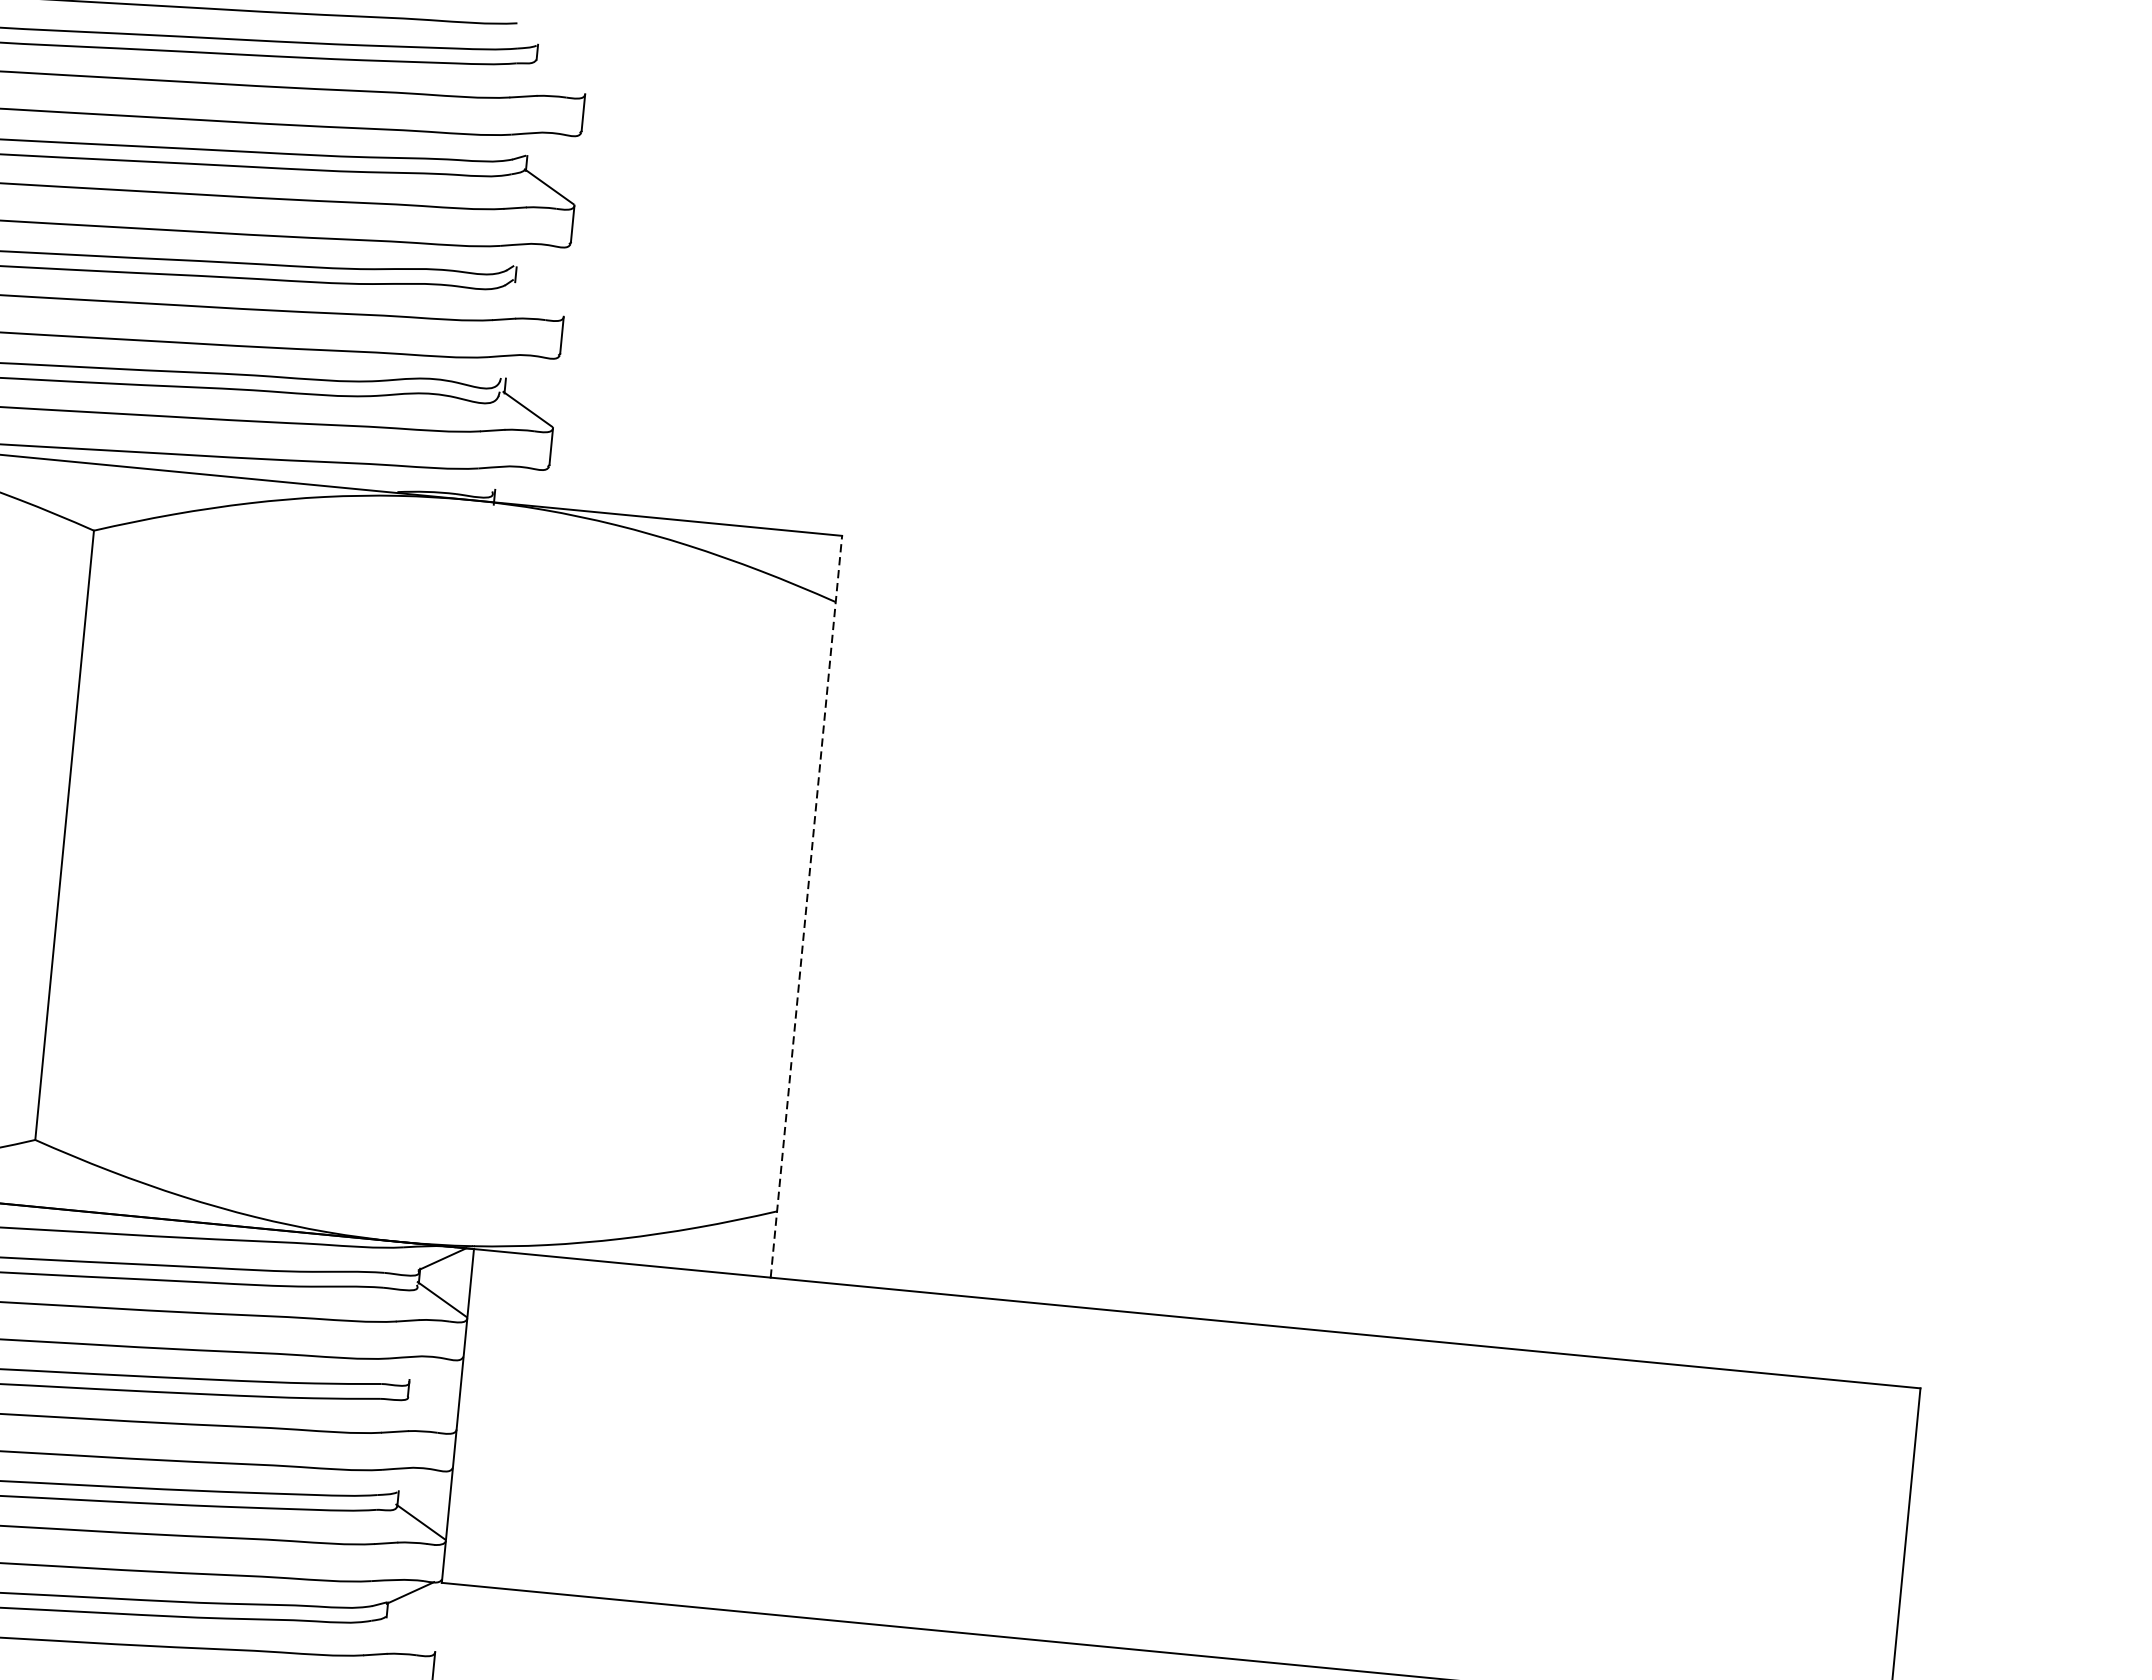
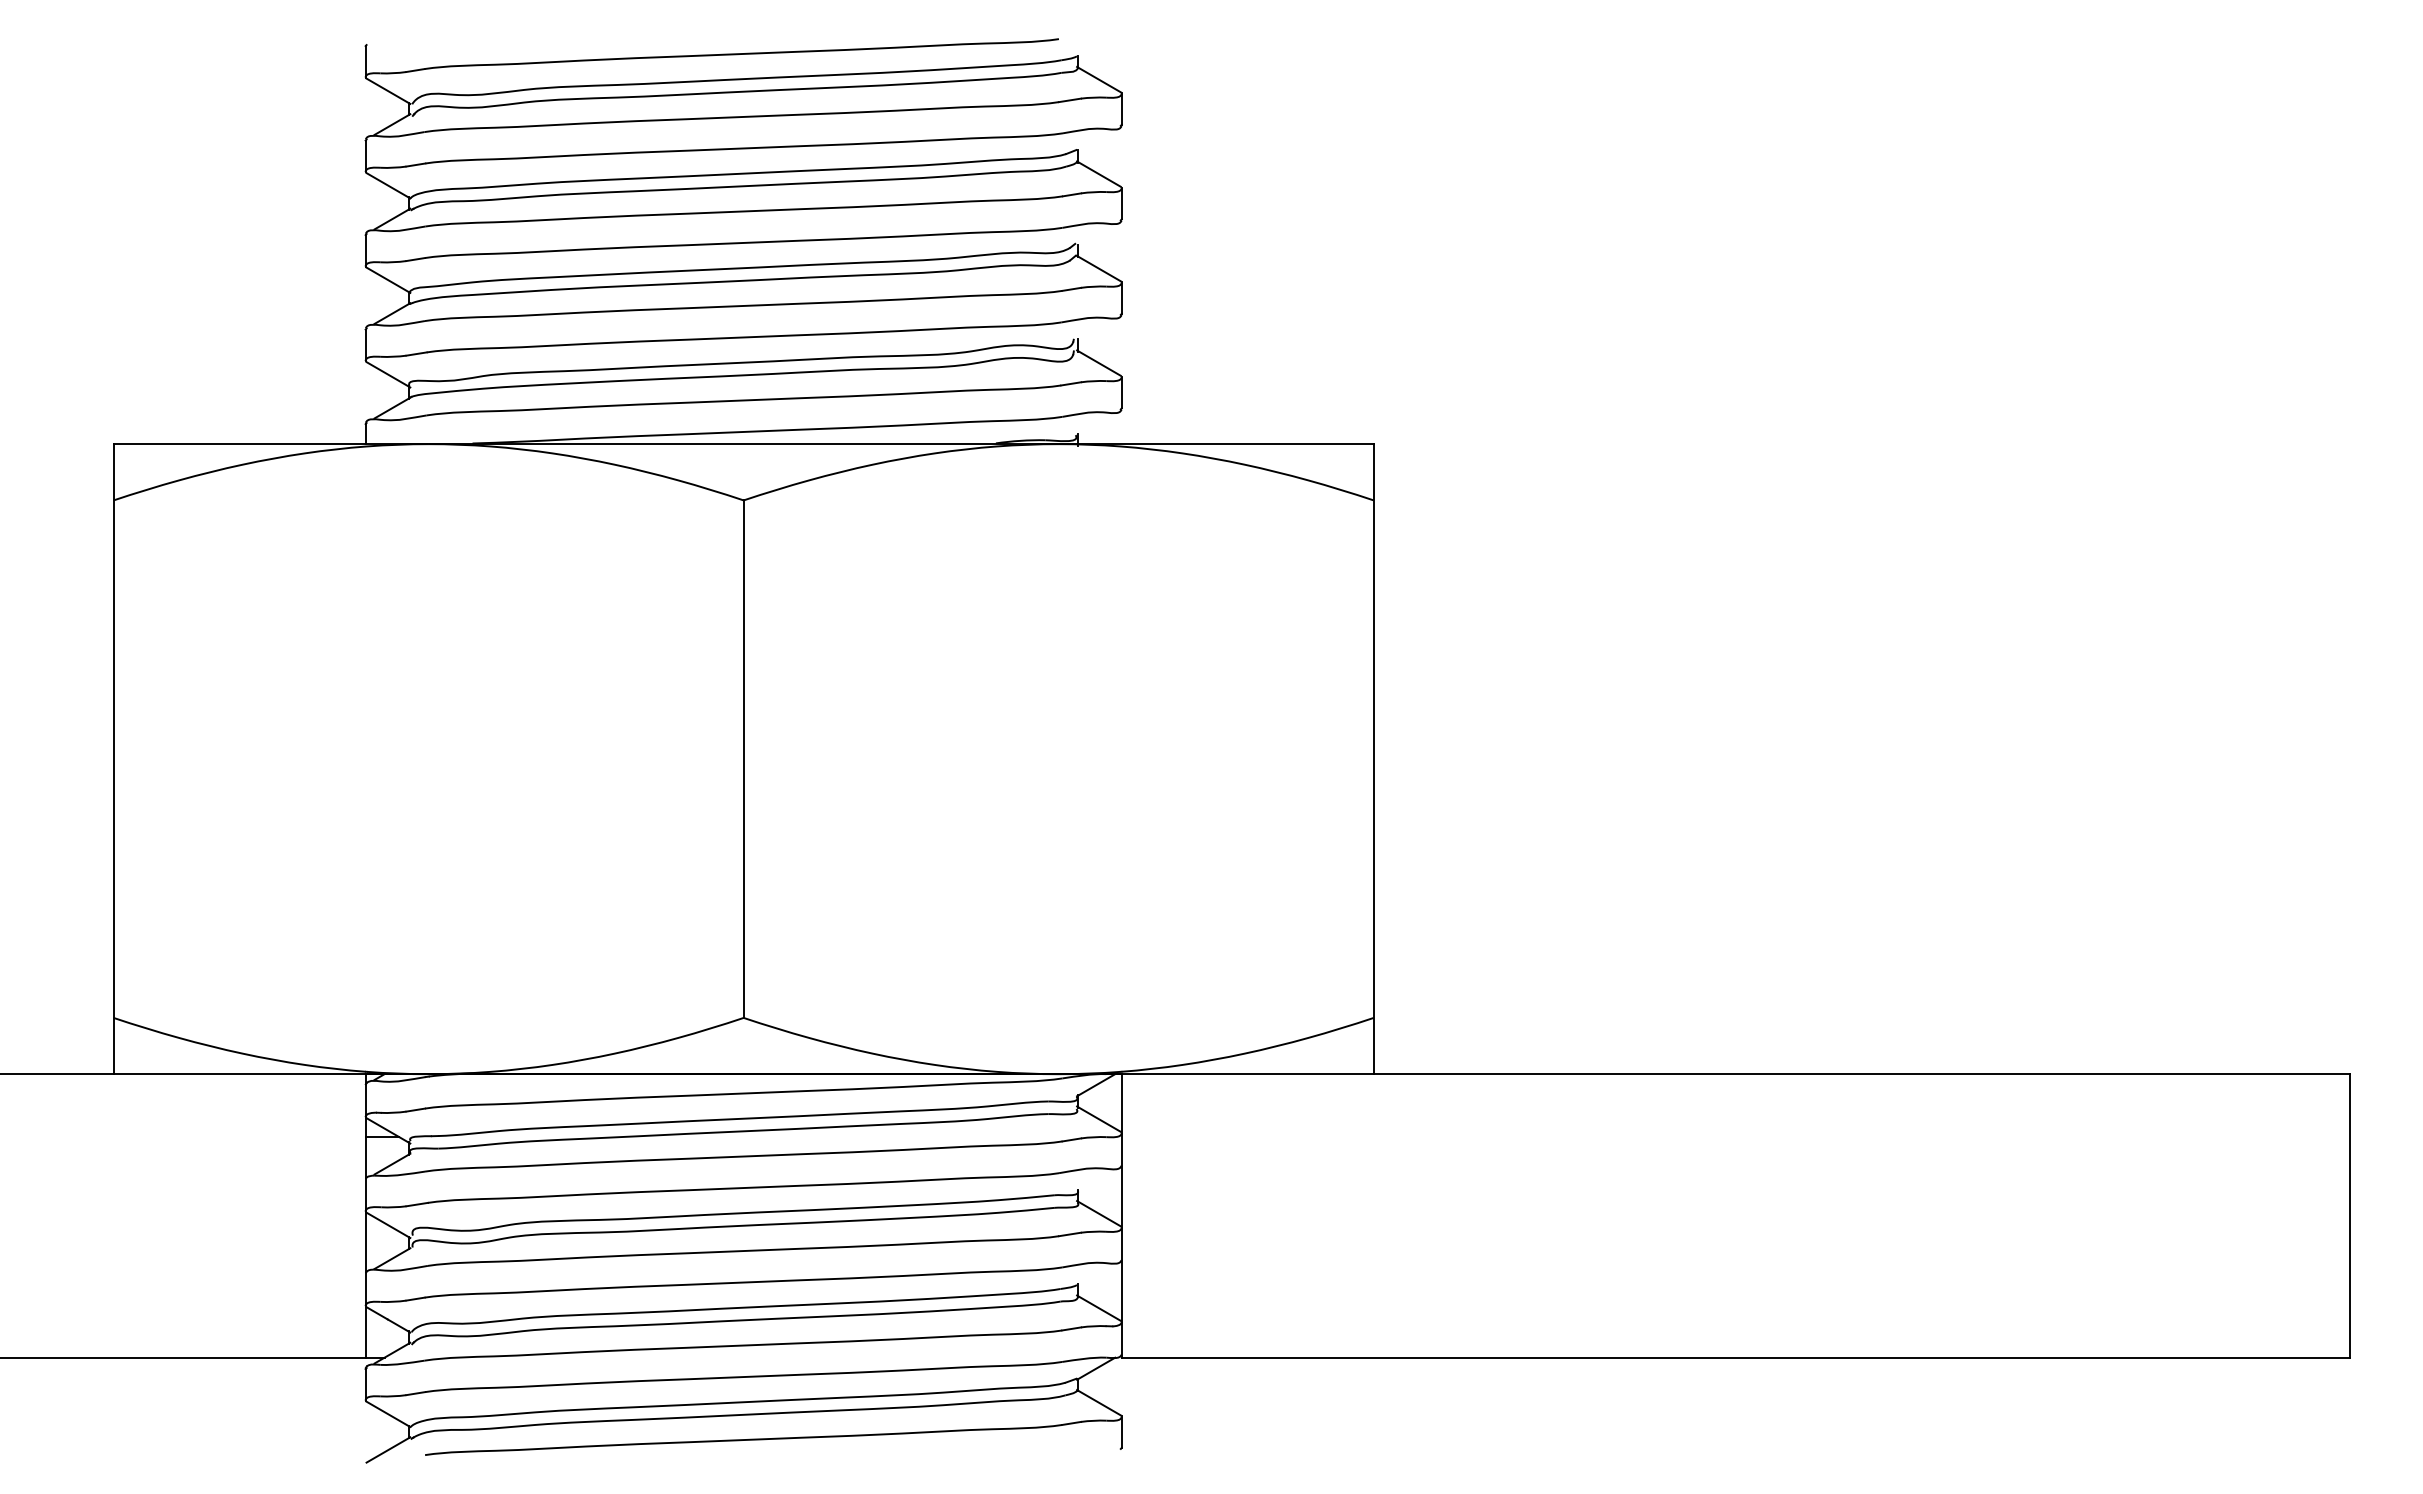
line: (559, 75) -> (1098, 79), added
line: (537, 297) -> (1098, 268), added
line: (806, 905) -> (1373, 758), dashed -> solid
line: (430, 1410) -> (1098, 1213), added
line: (409, 1632) -> (1098, 1402), added

